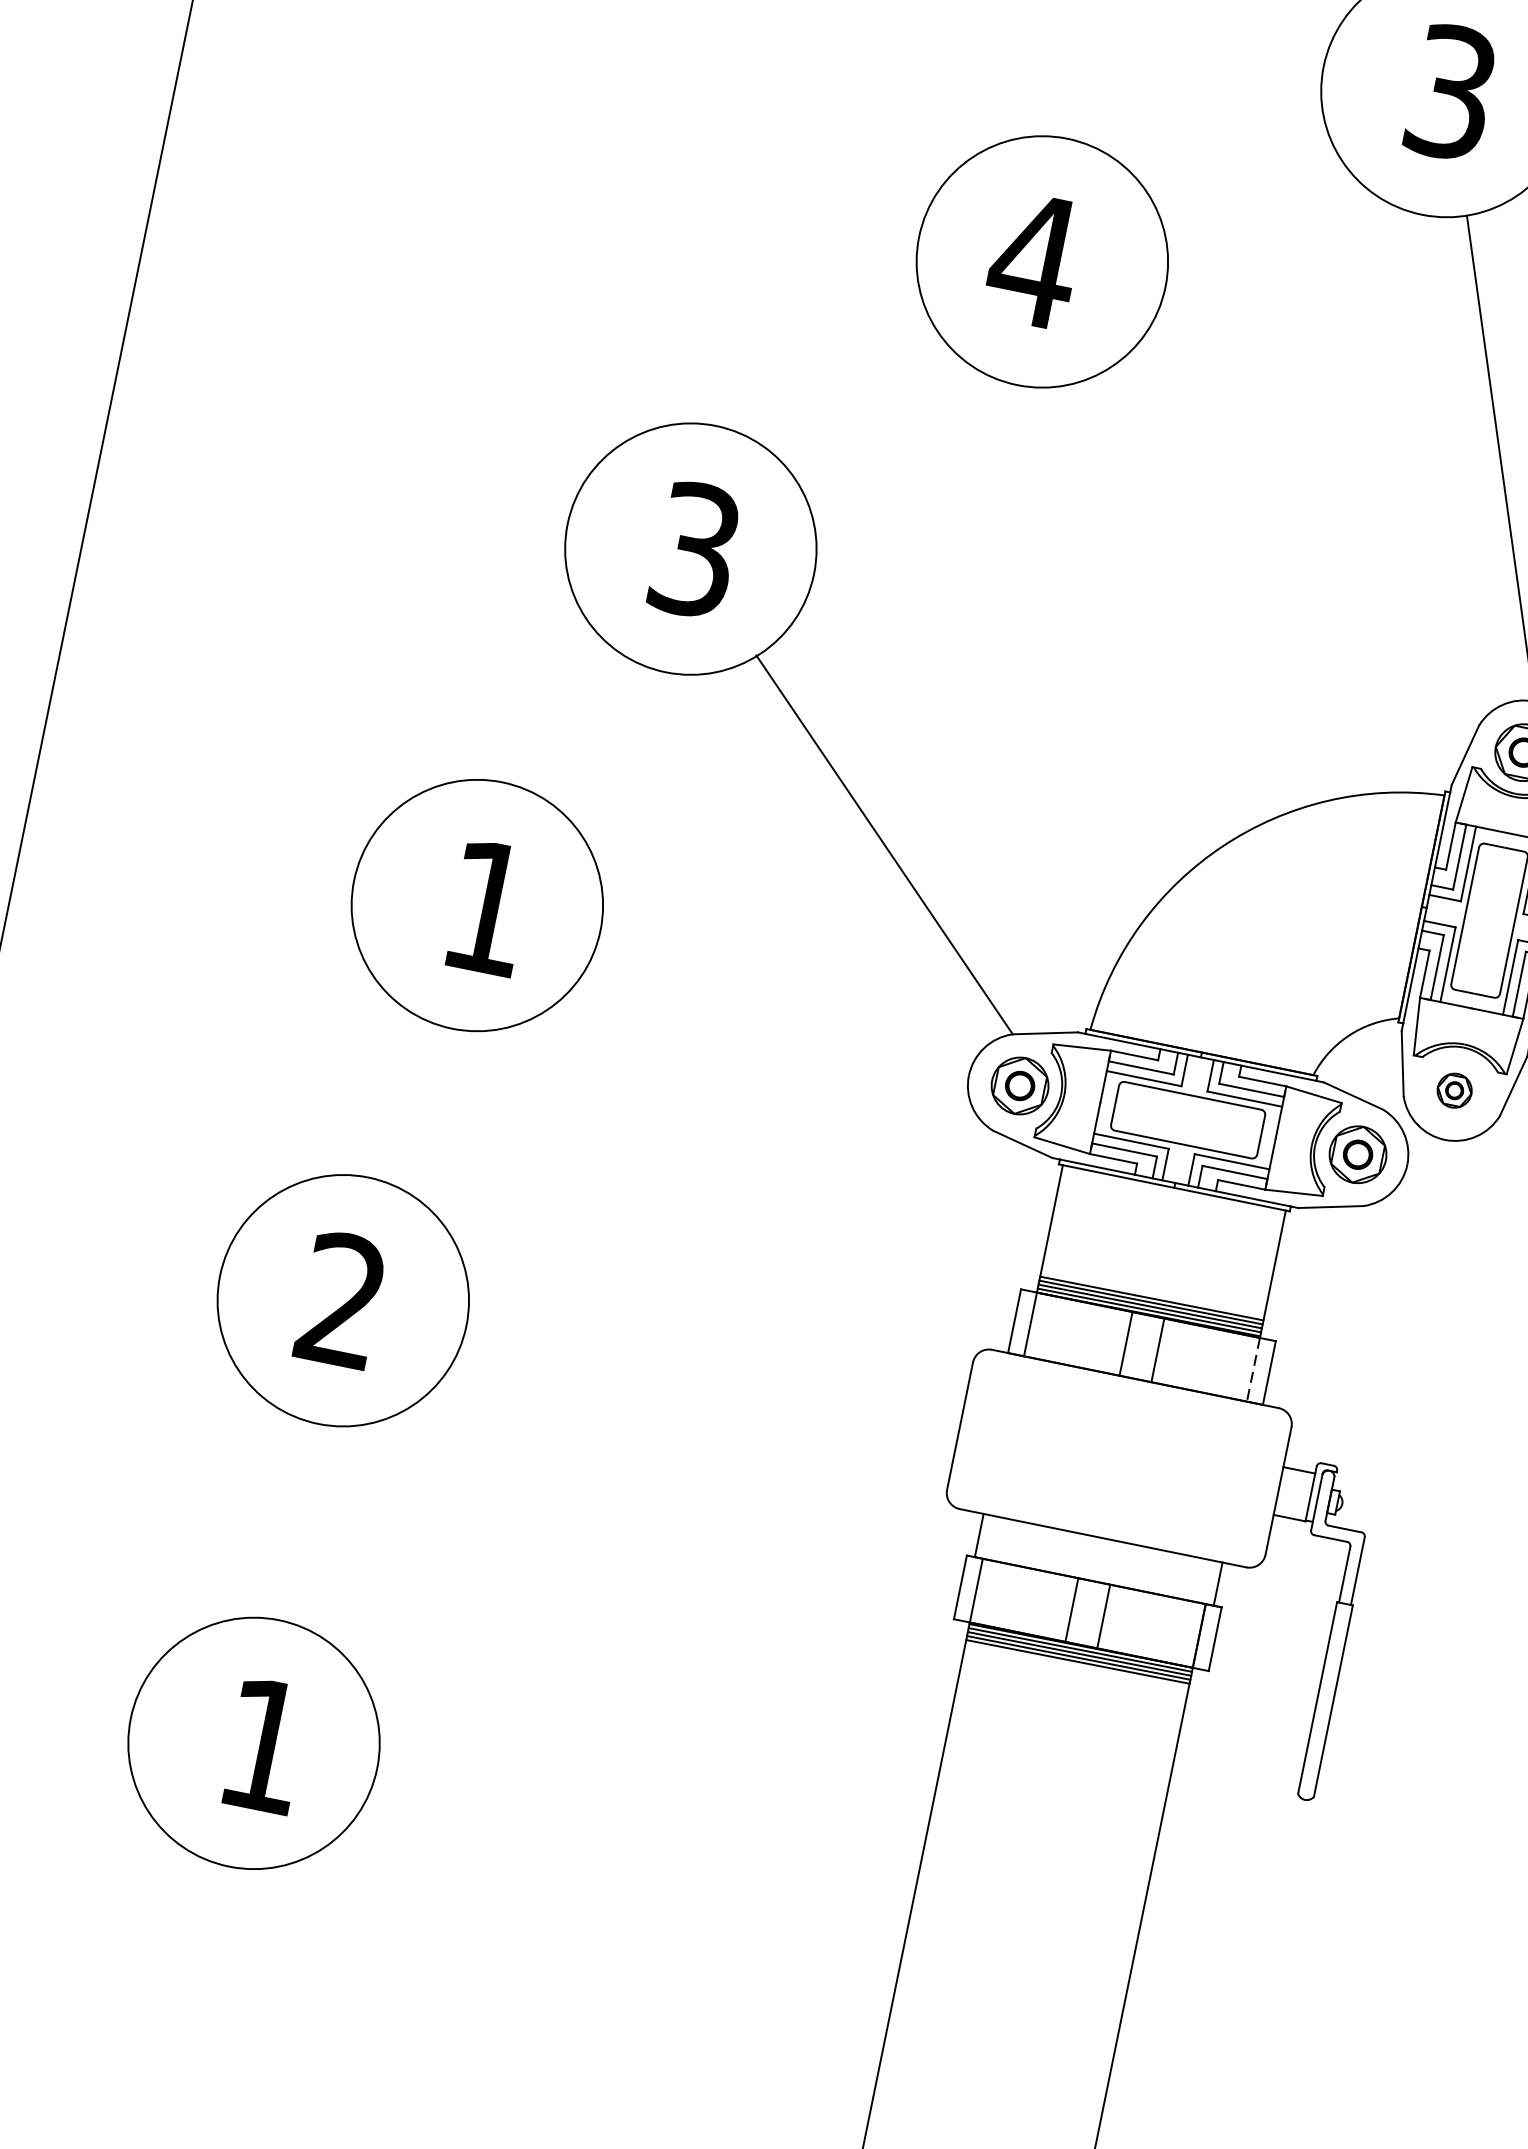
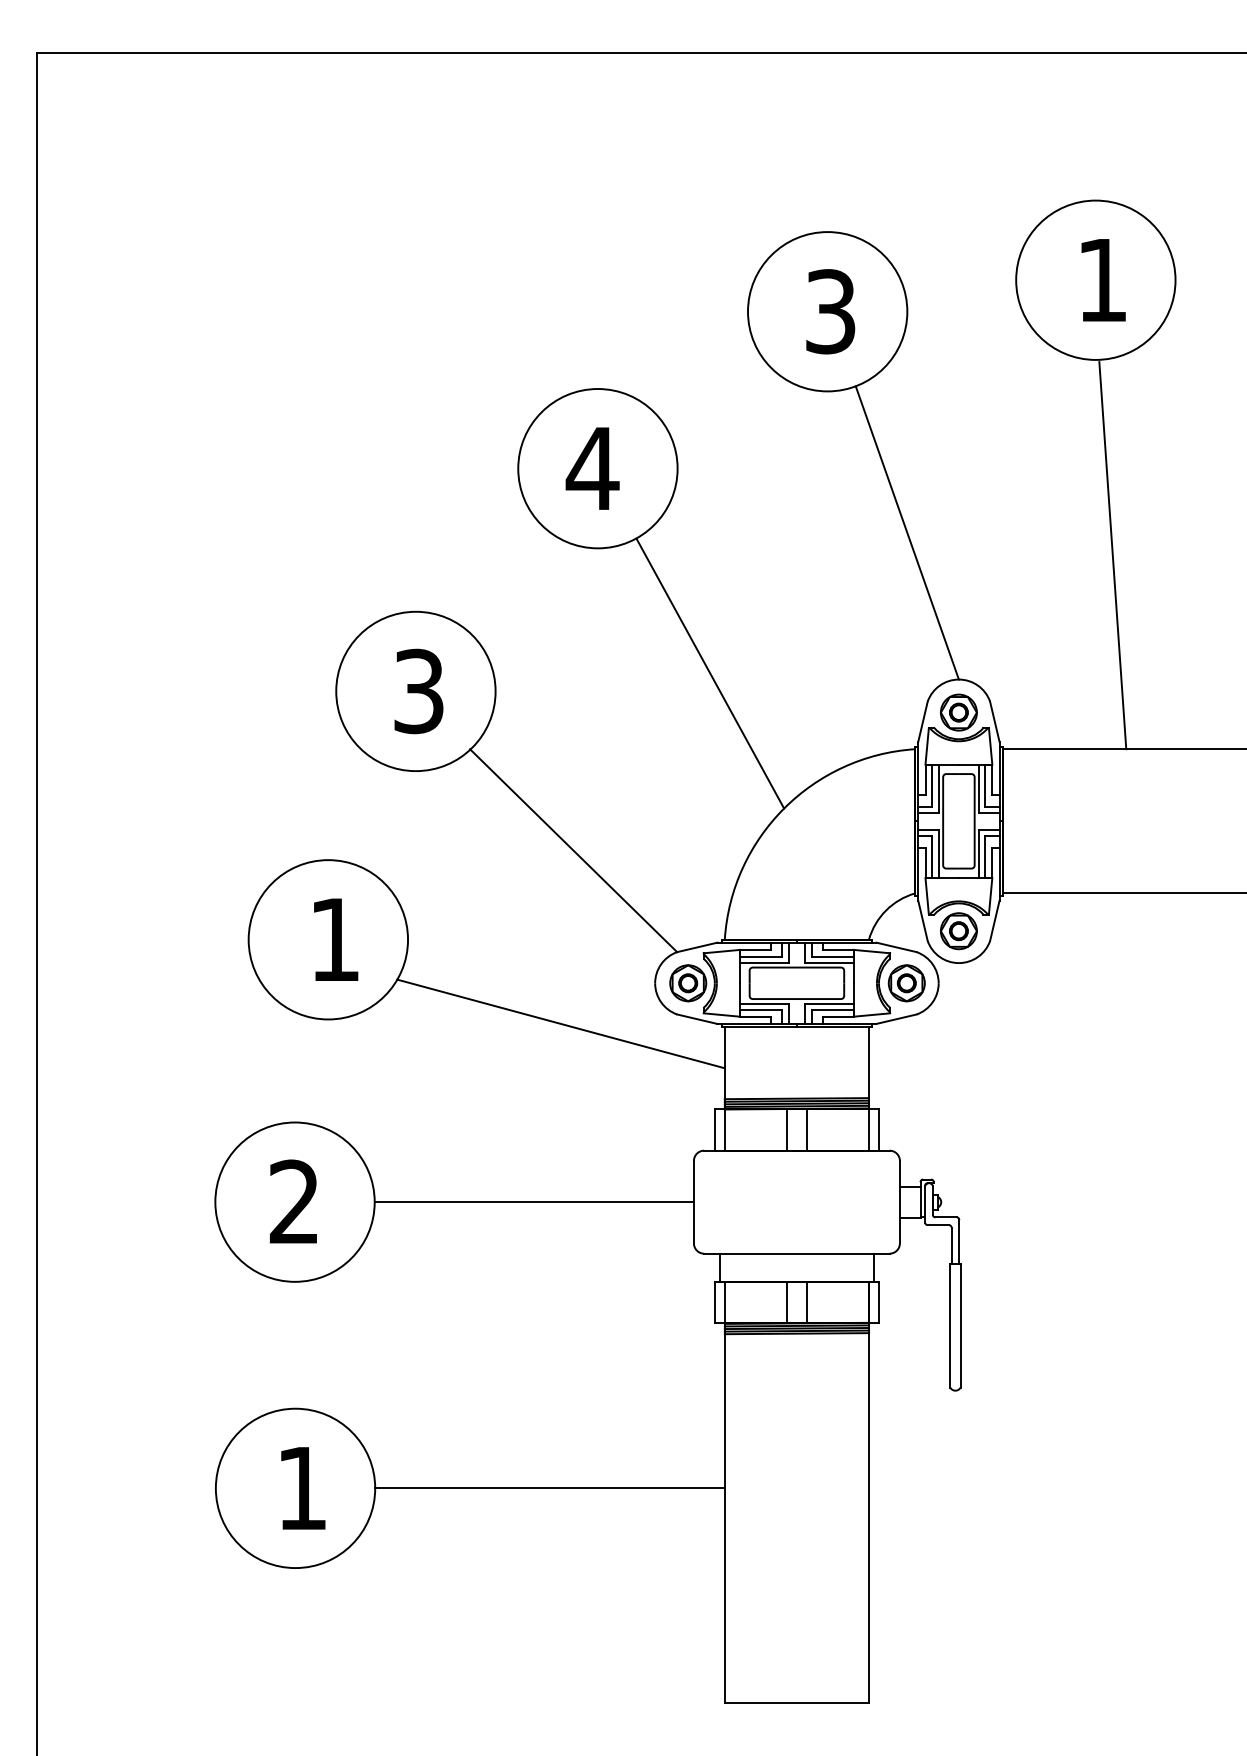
line: (1151, 614) -> (710, 673), added
part: (1454, 1090) -> (958, 931), size x1.67
line: (809, 1107) -> (560, 1023), added
line: (1254, 1370) -> (869, 1130), dashed -> solid
line: (711, 1376) -> (533, 1202), added
line: (646, 1823) -> (549, 1488), added

